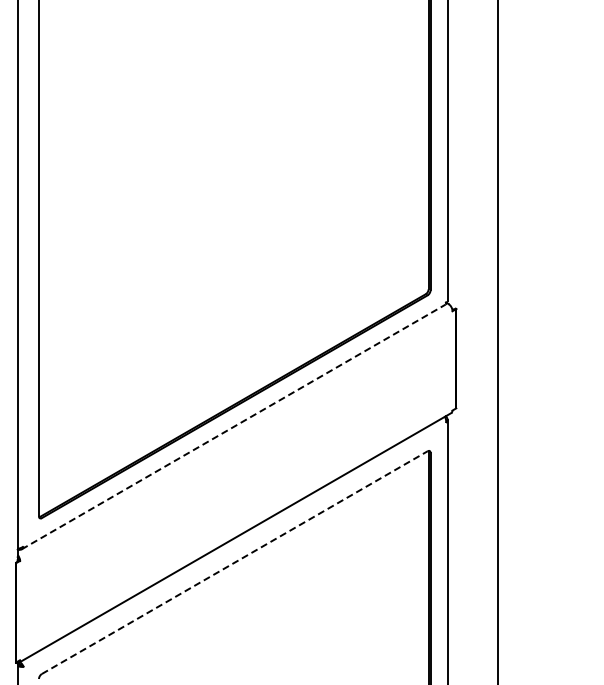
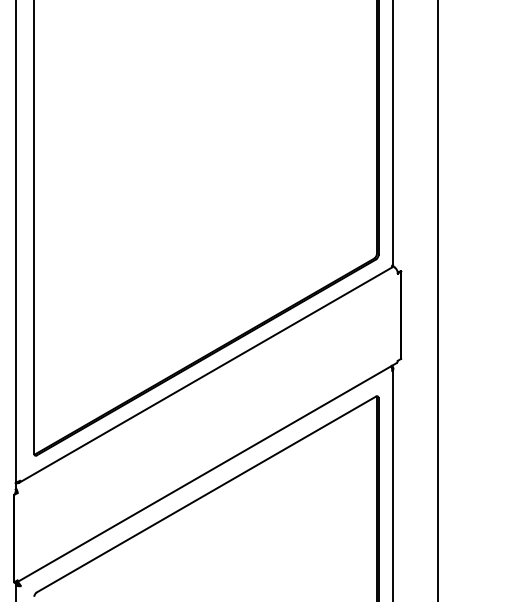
line: (233, 426) -> (205, 374), dashed -> solid
line: (234, 562) -> (206, 494), dashed -> solid

